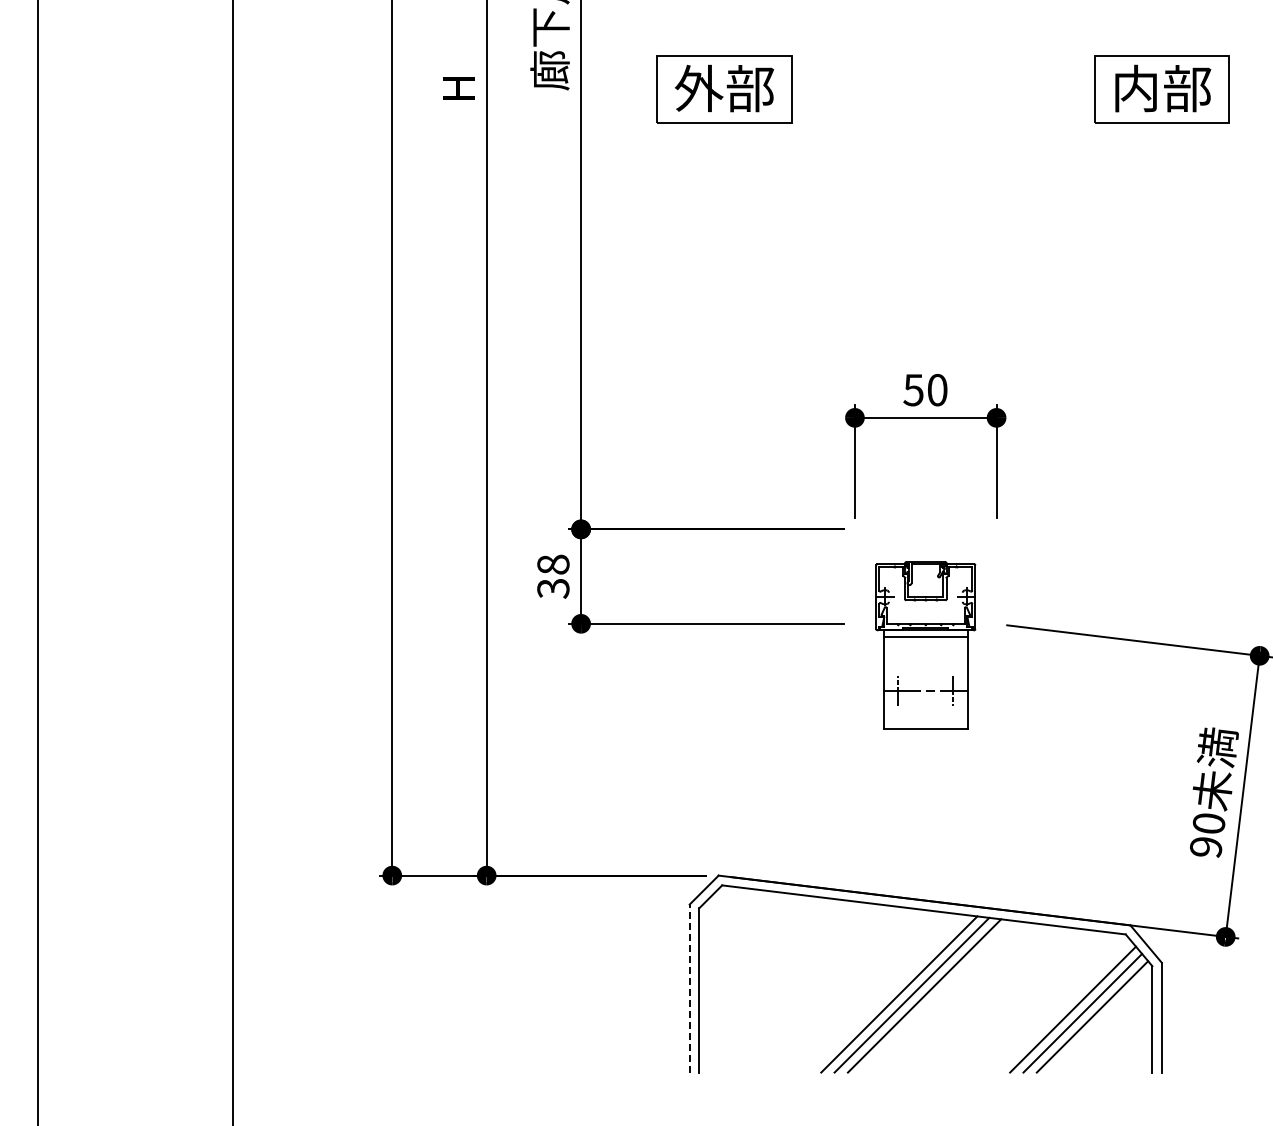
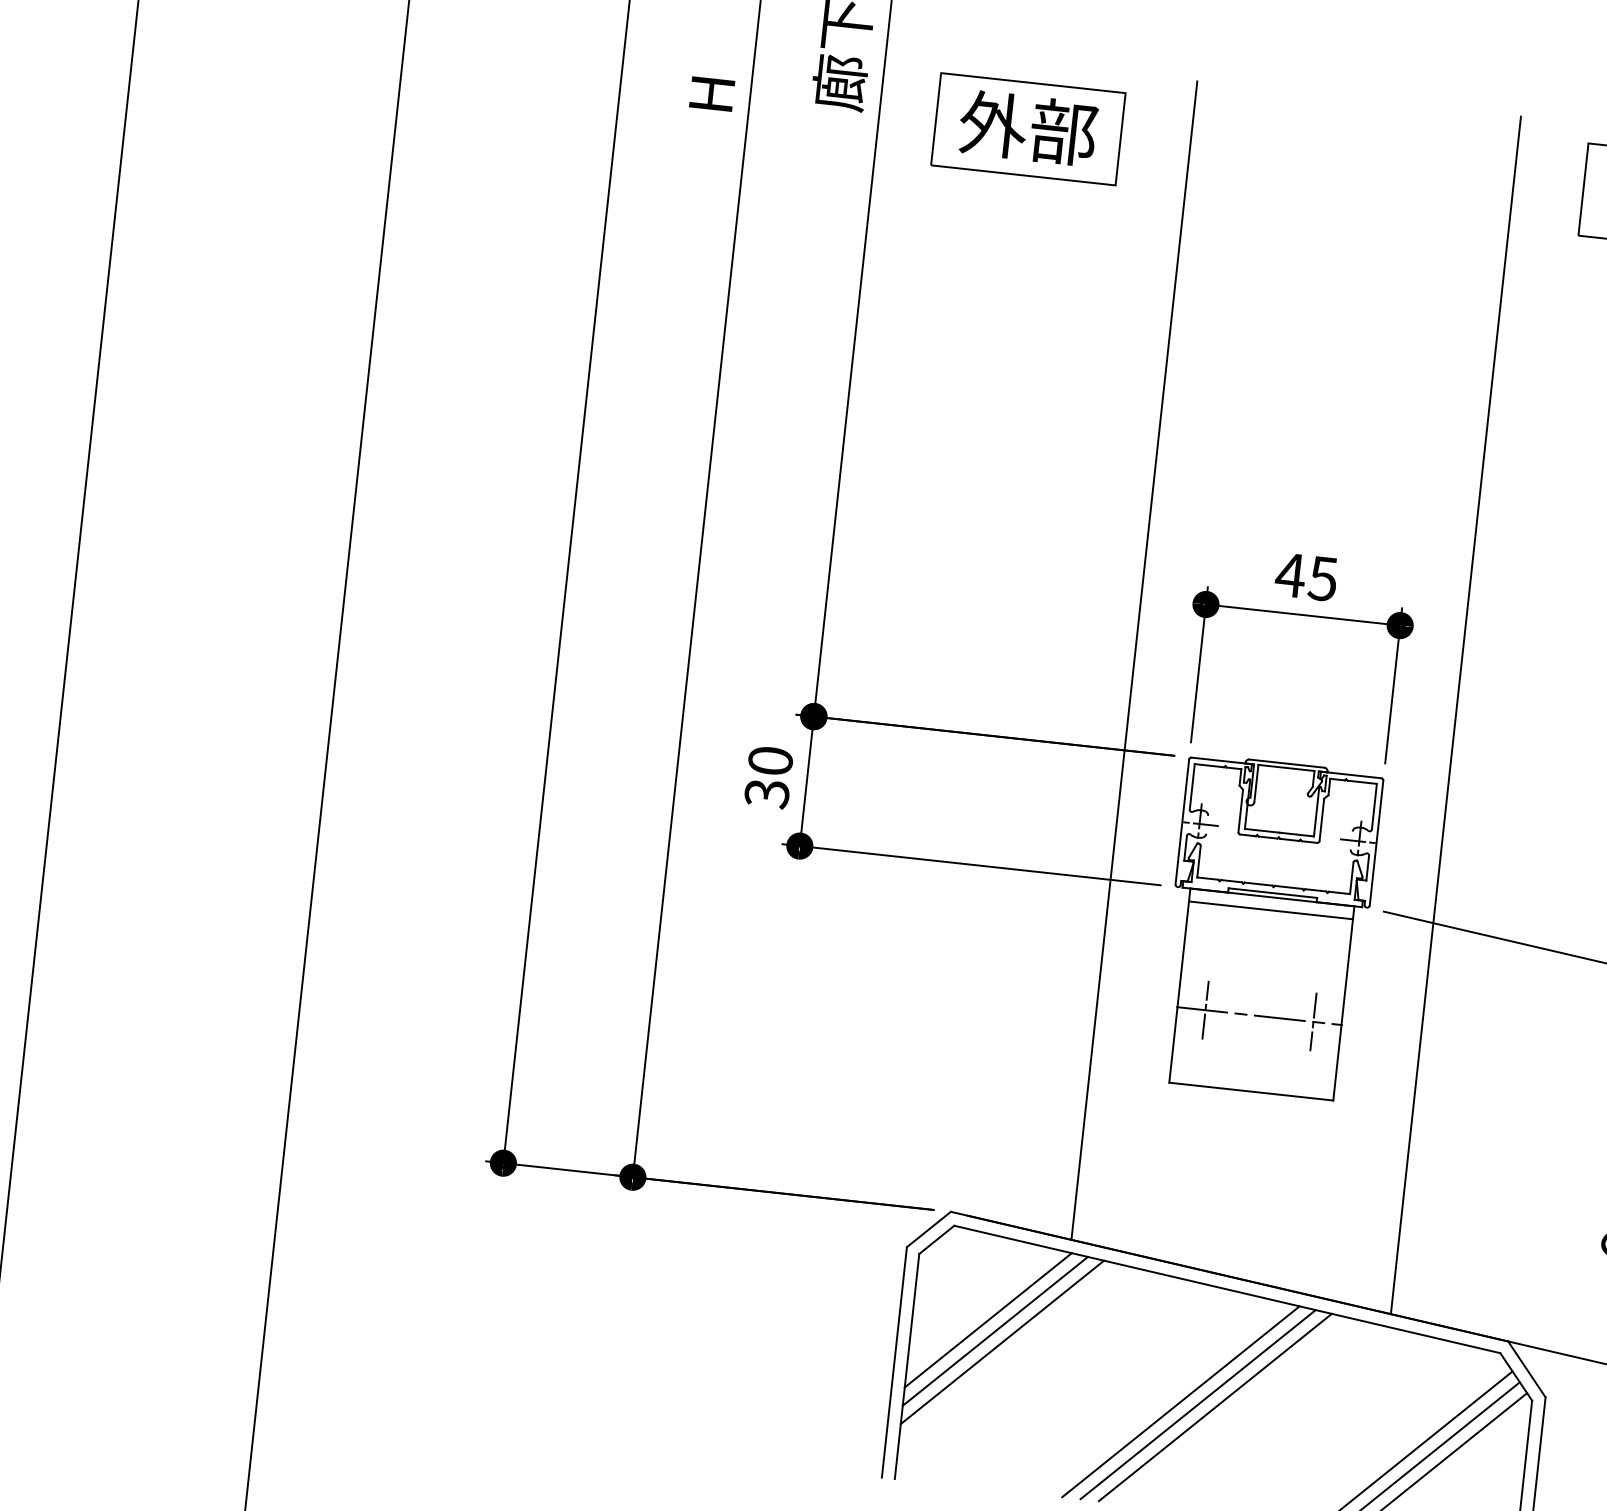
part: (724, 89) -> (1028, 129), moved
text: (924, 390) -> (1305, 577), 50 -> 45
line: (807, 463) -> (1134, 659), added
line: (1043, 477) -> (1455, 714), added
text: (553, 564) -> (770, 760), 38 -> 30
part: (925, 645) -> (1268, 927), size x1.43
line: (754, 950) -> (988, 1319), added
line: (759, 958) -> (994, 1331), added
line: (765, 965) -> (1001, 1342), added
line: (689, 988) -> (894, 1362), dashed -> solid

